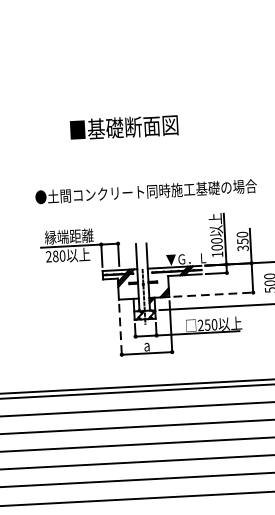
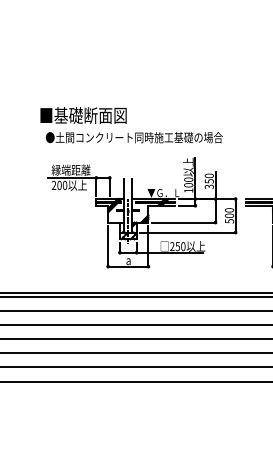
text: (124, 127) -> (83, 115), moved
text: (55, 256) -> (59, 185), 280 -> 200
line: (213, 294) -> (183, 222), dashed -> solid
line: (120, 329) -> (108, 246), dashed -> solid

